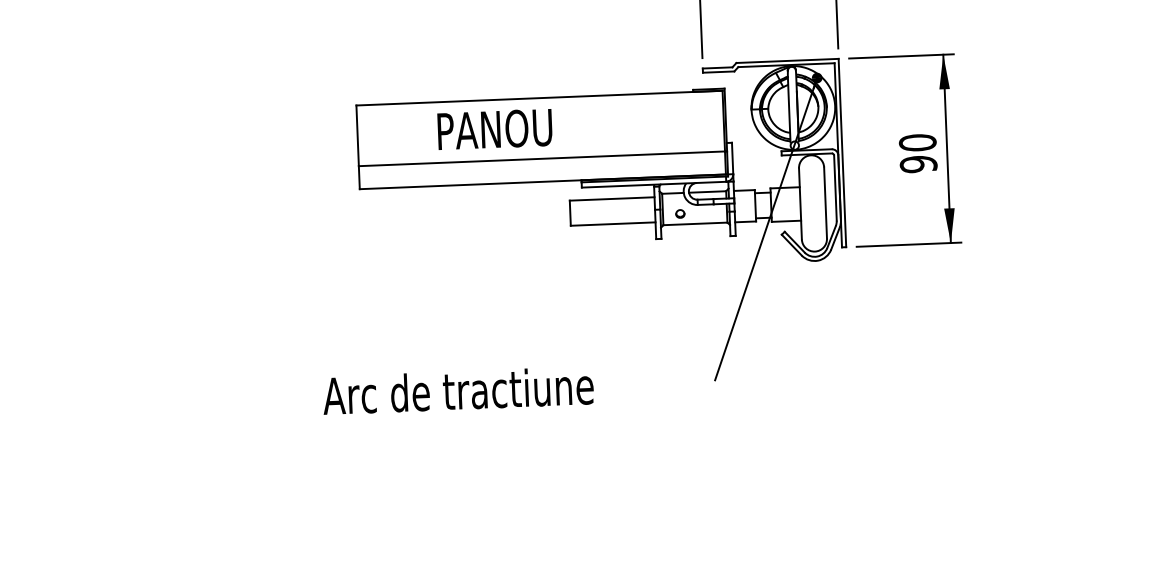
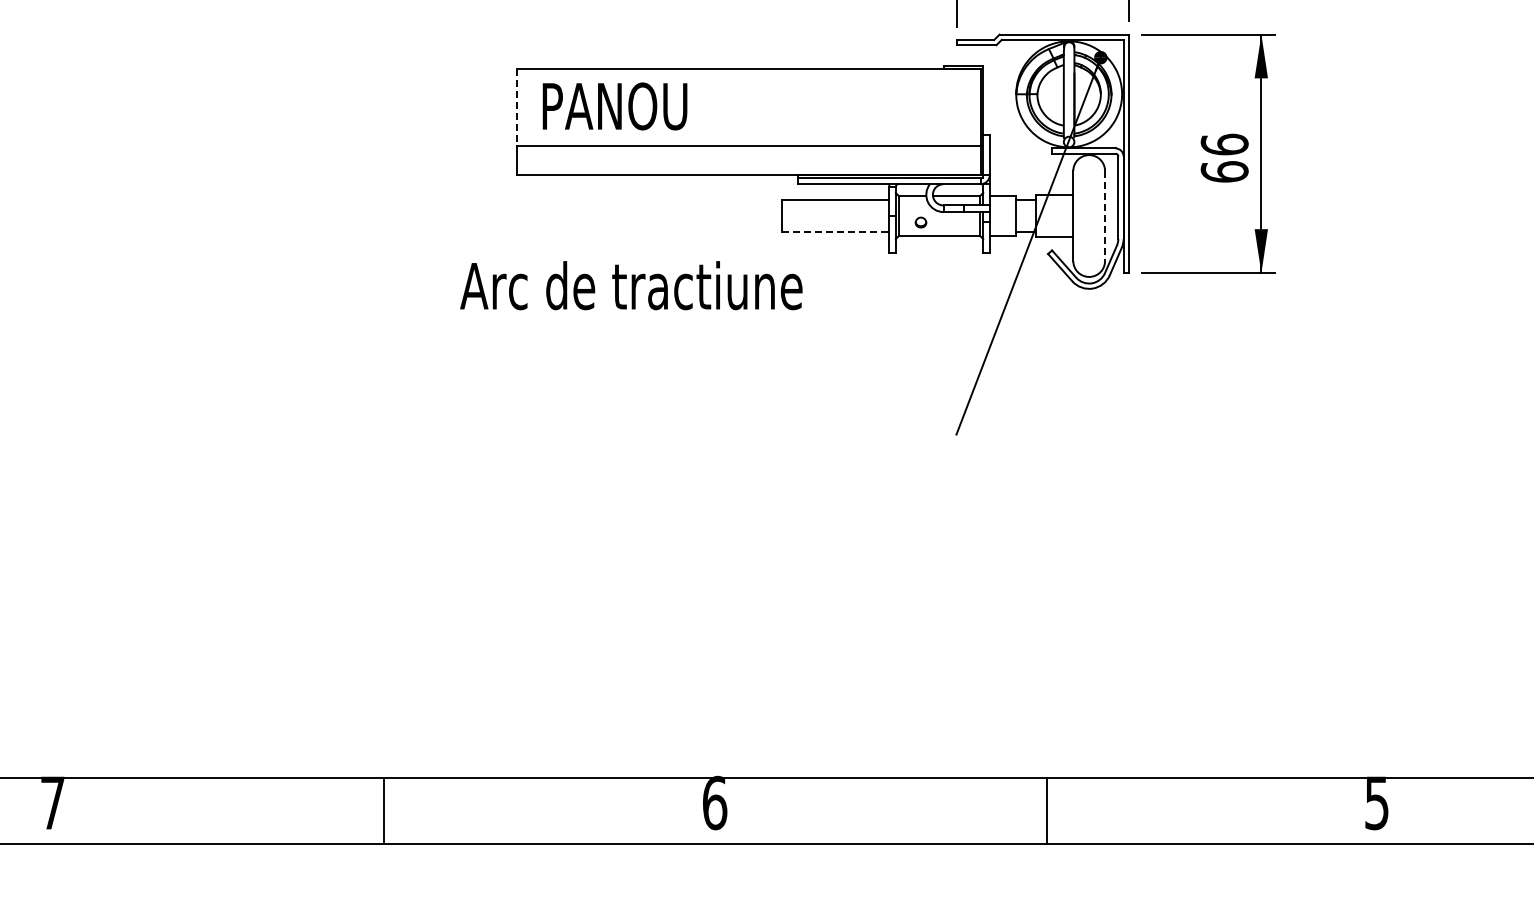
text: (494, 129) -> (614, 106), moved
line: (357, 135) -> (517, 107), solid -> dashed
text: (918, 152) -> (1224, 157), 90 -> 66
line: (825, 203) -> (1105, 216), solid -> dashed
line: (613, 223) -> (835, 231), solid -> dashed
text: (458, 390) -> (631, 285), moved

